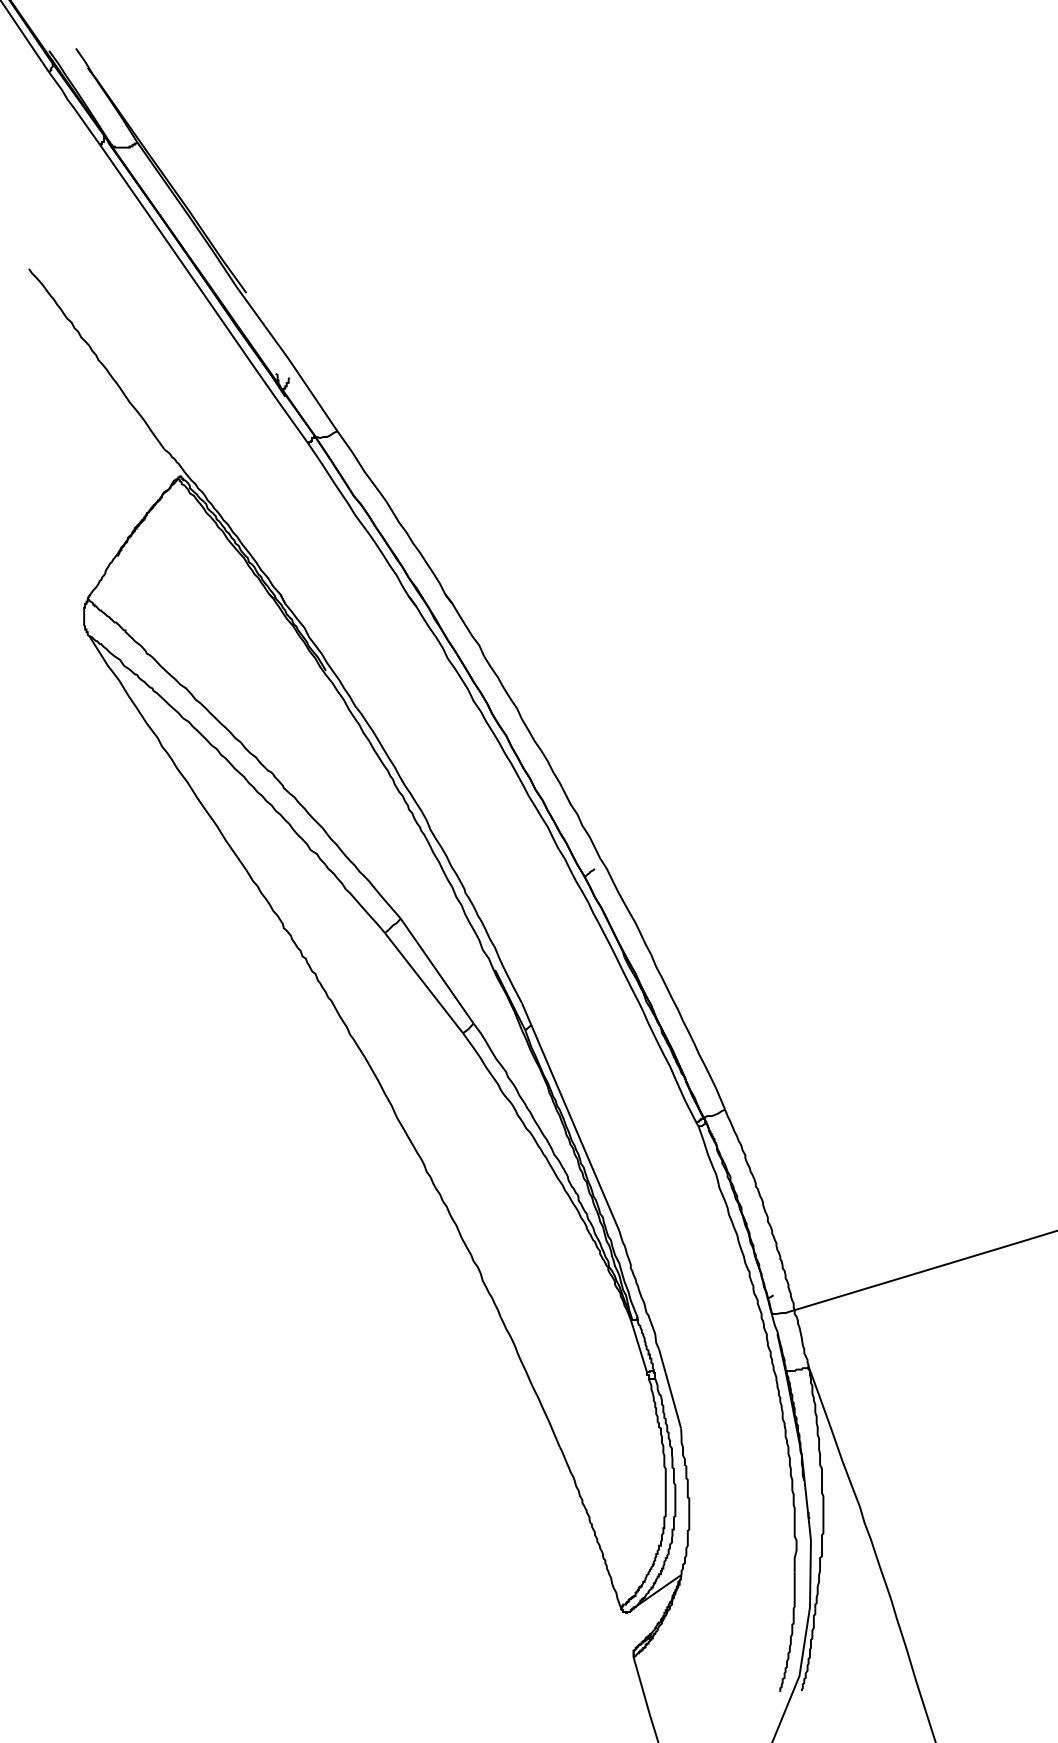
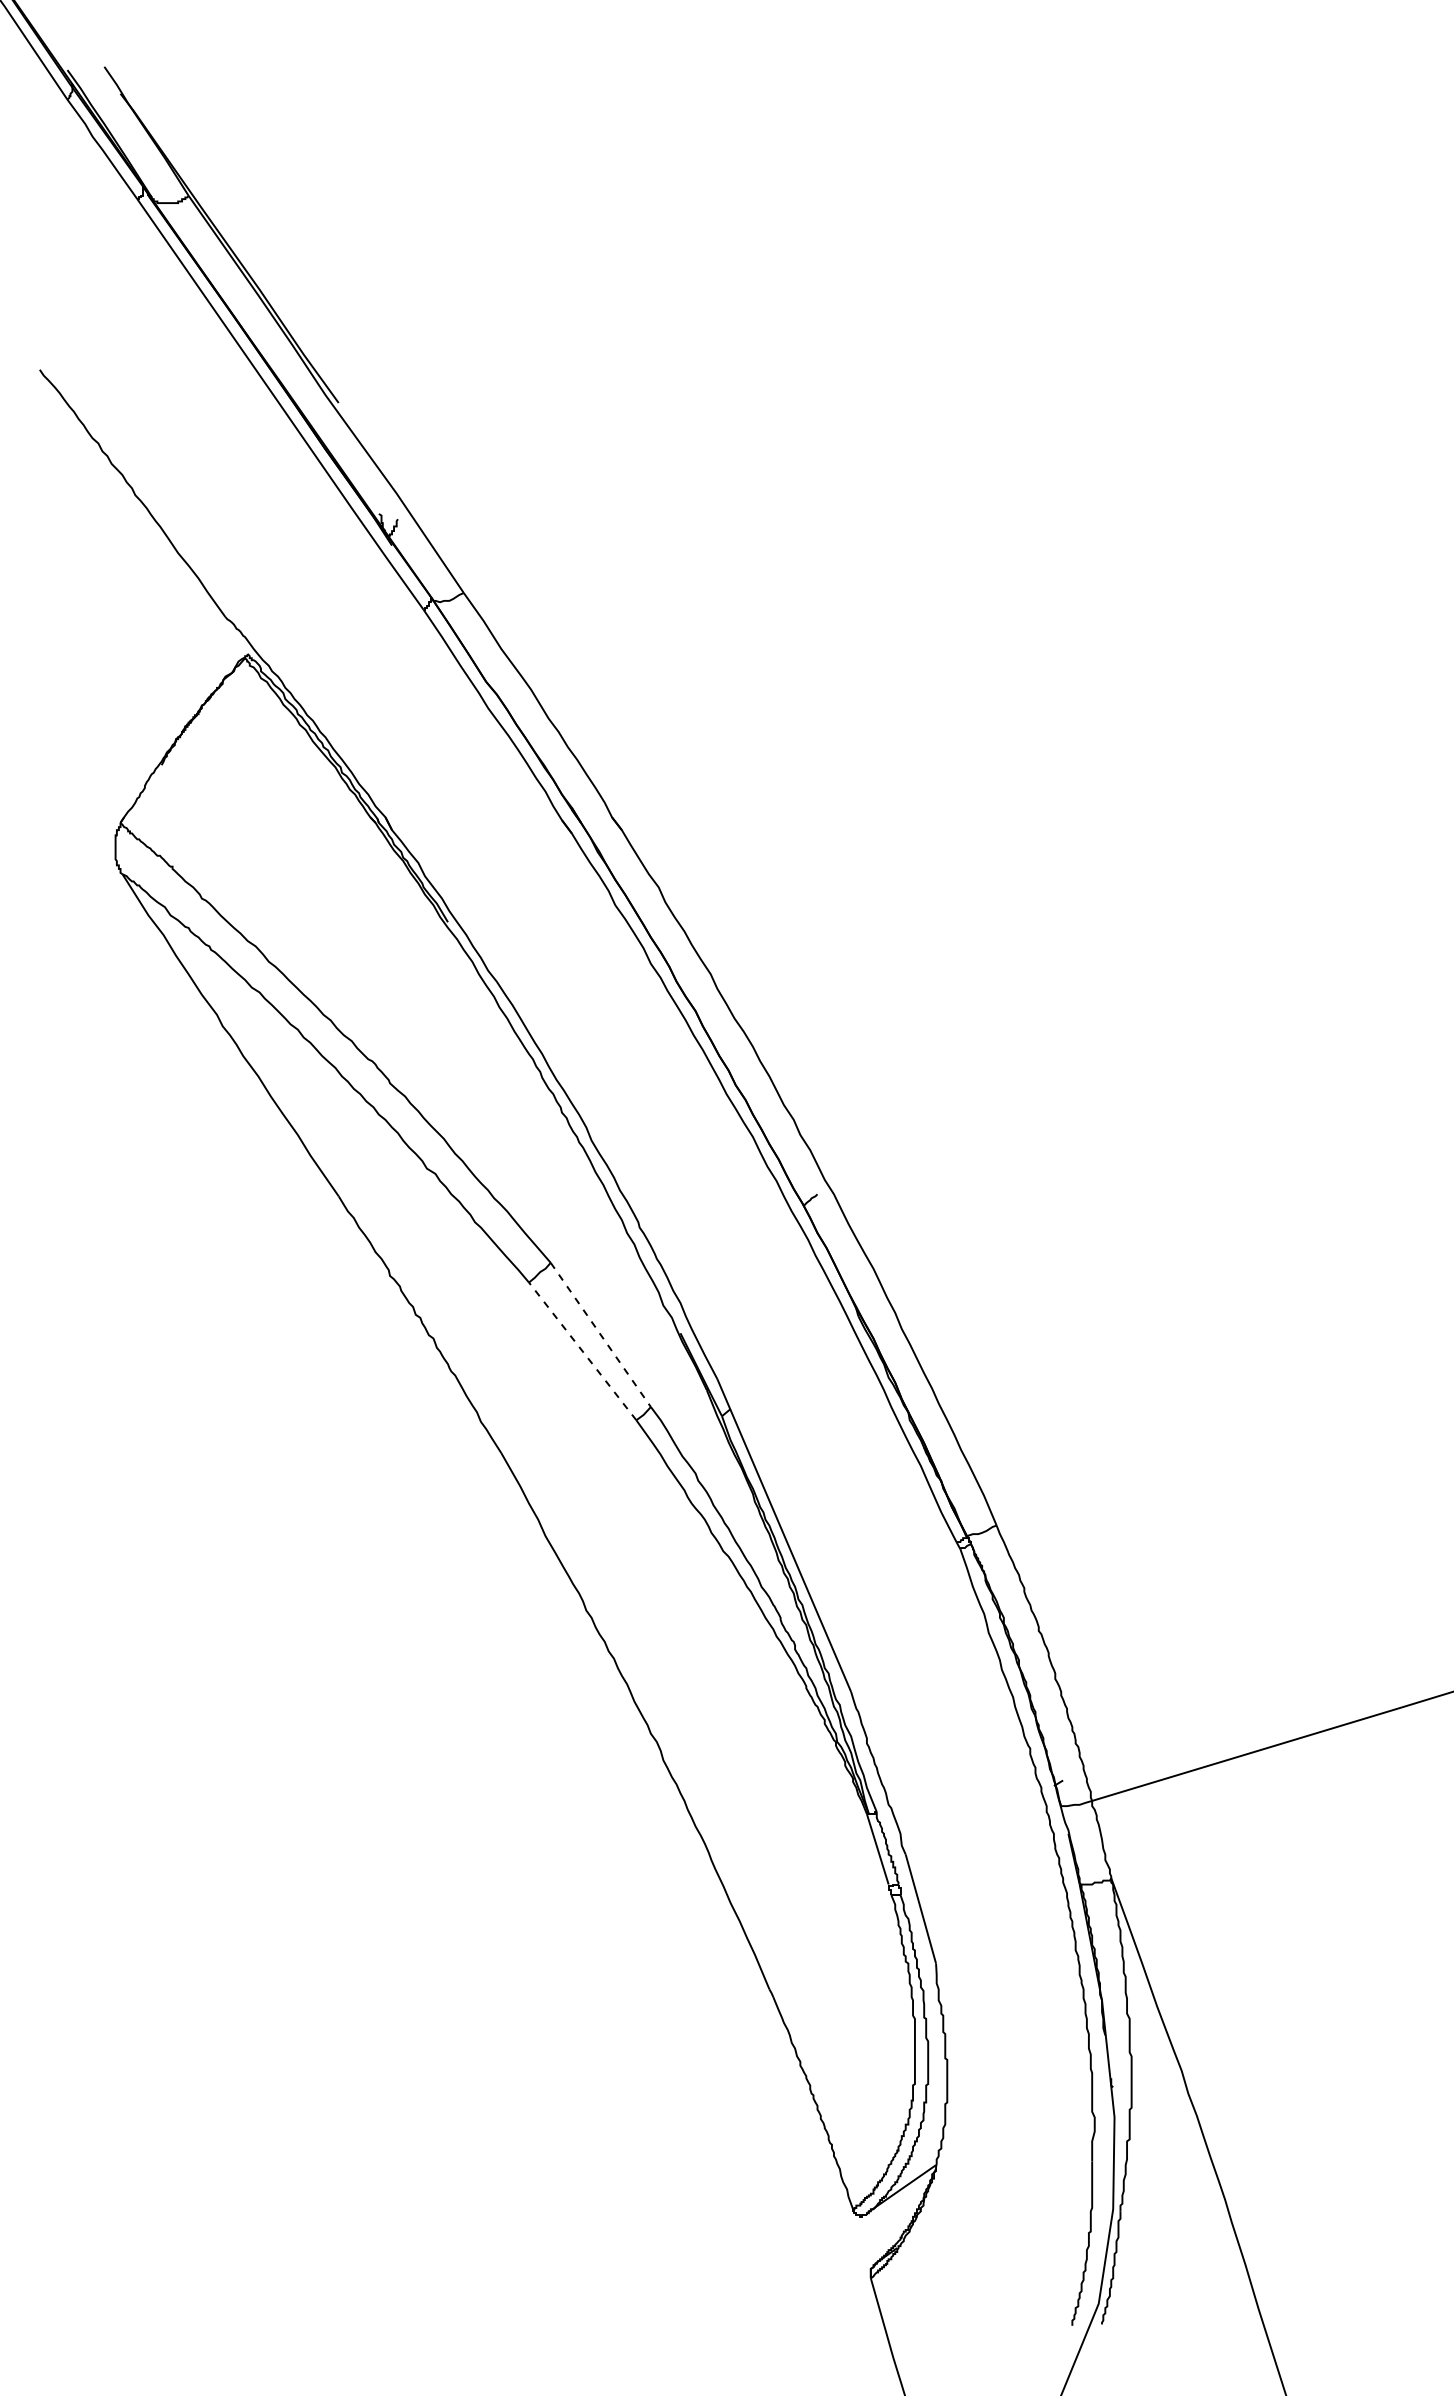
line: (436, 970) -> (600, 1334), solid -> dashed
line: (423, 983) -> (582, 1351), solid -> dashed

